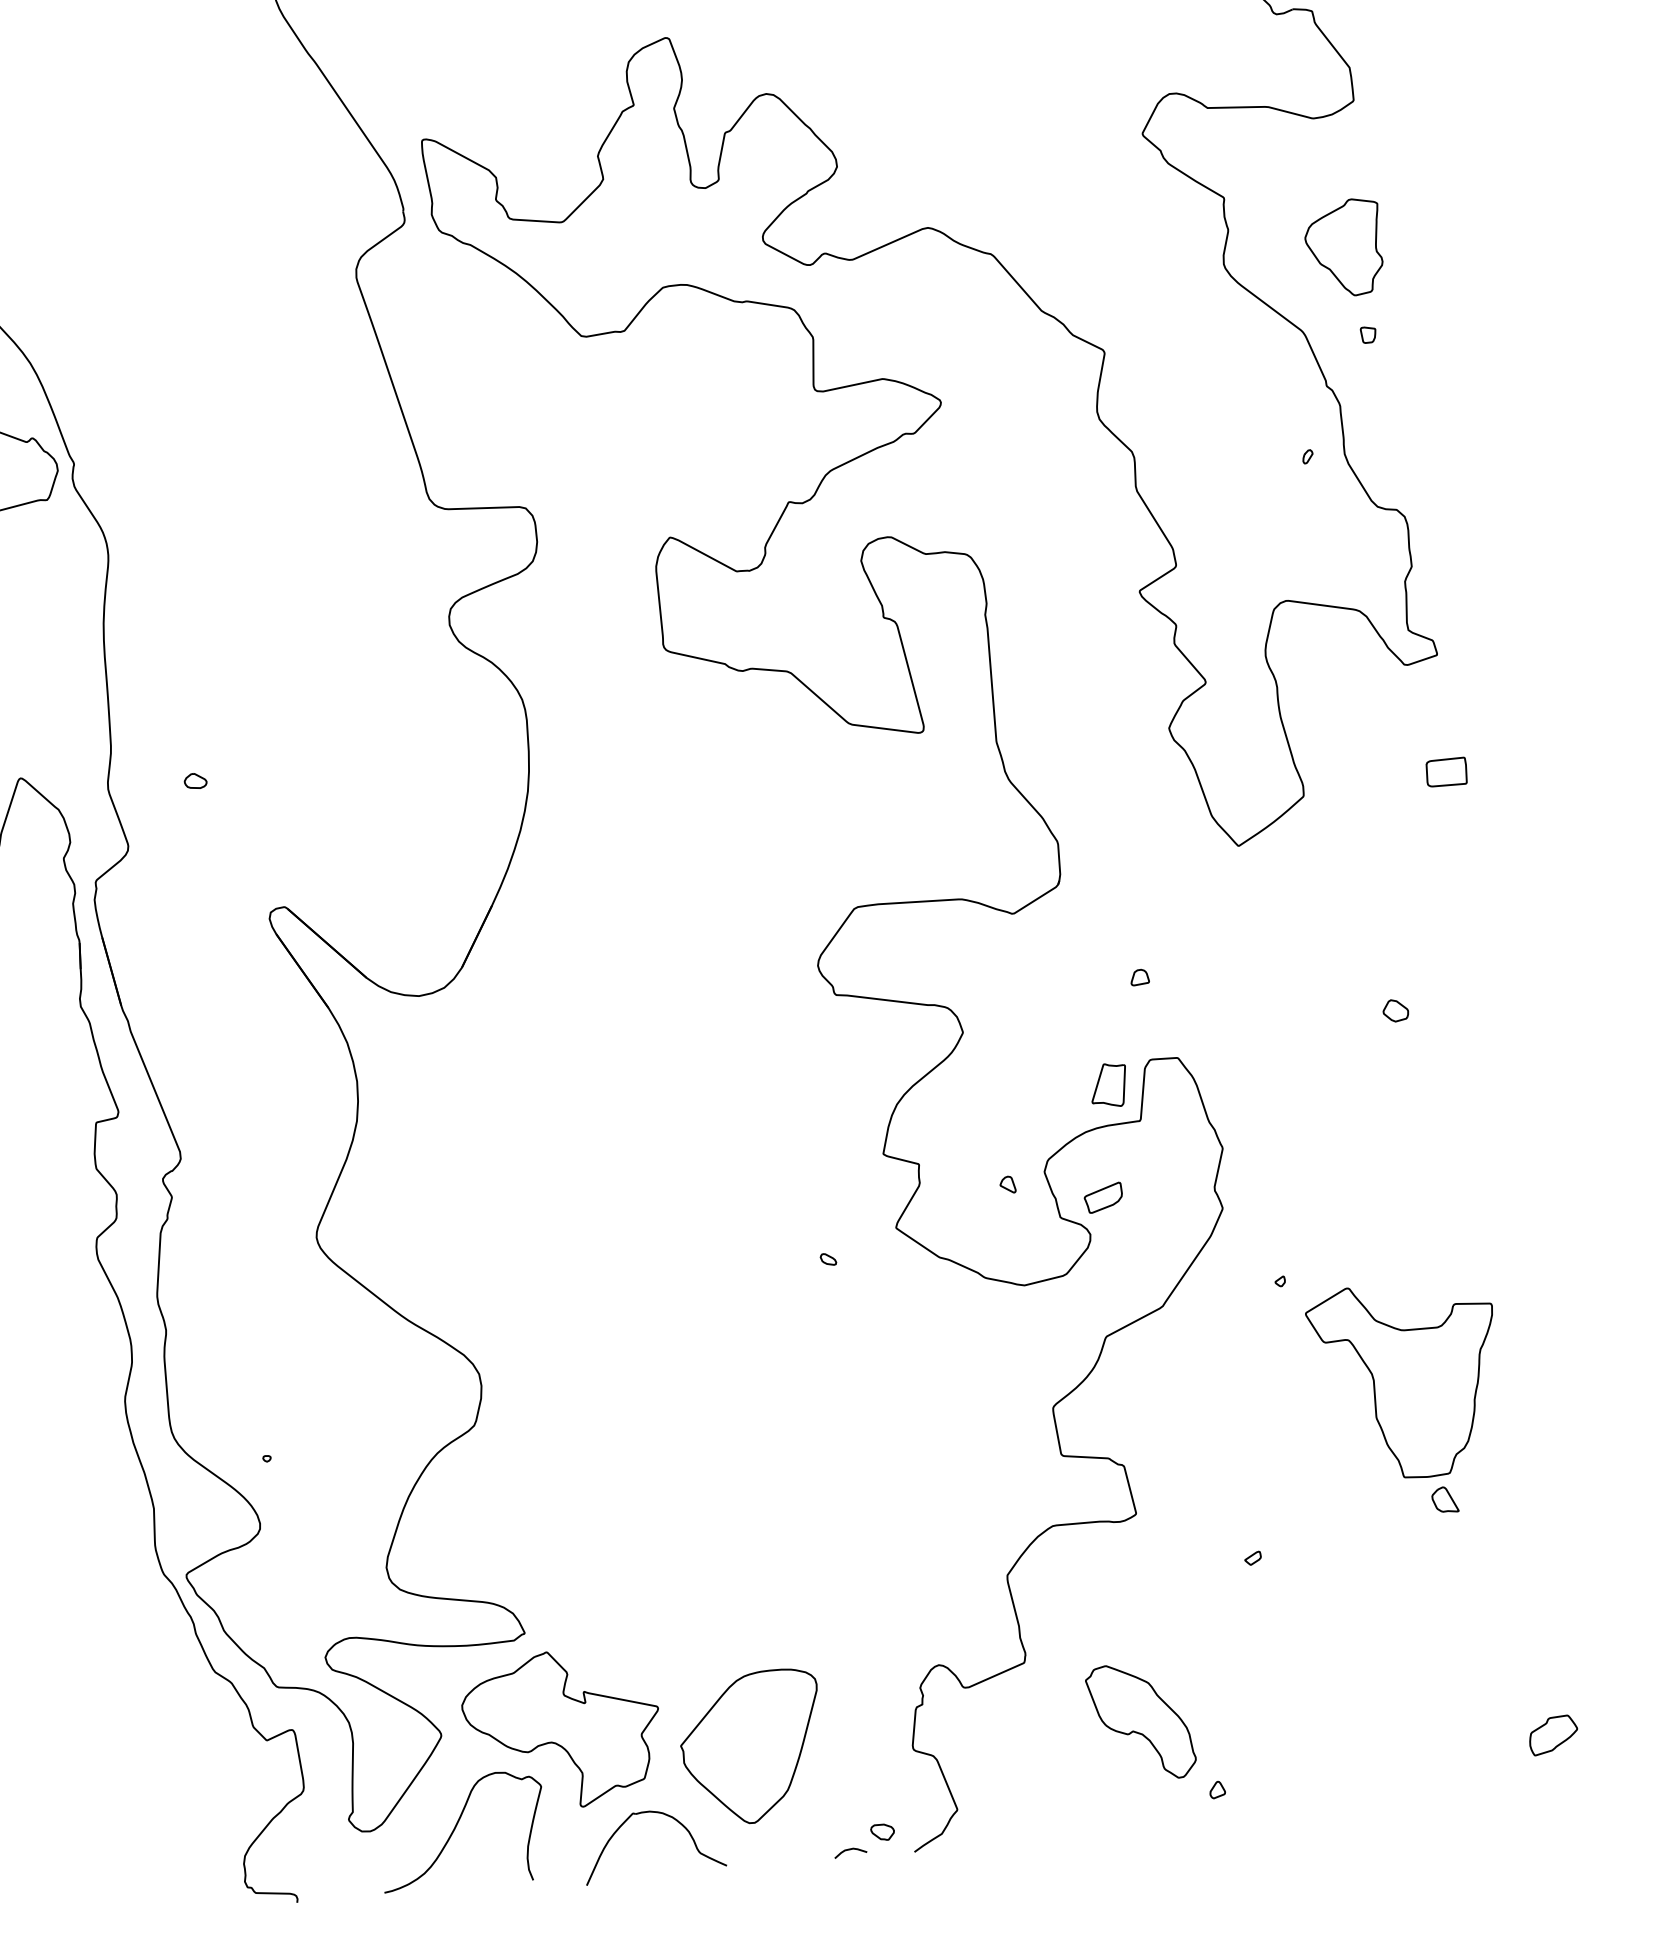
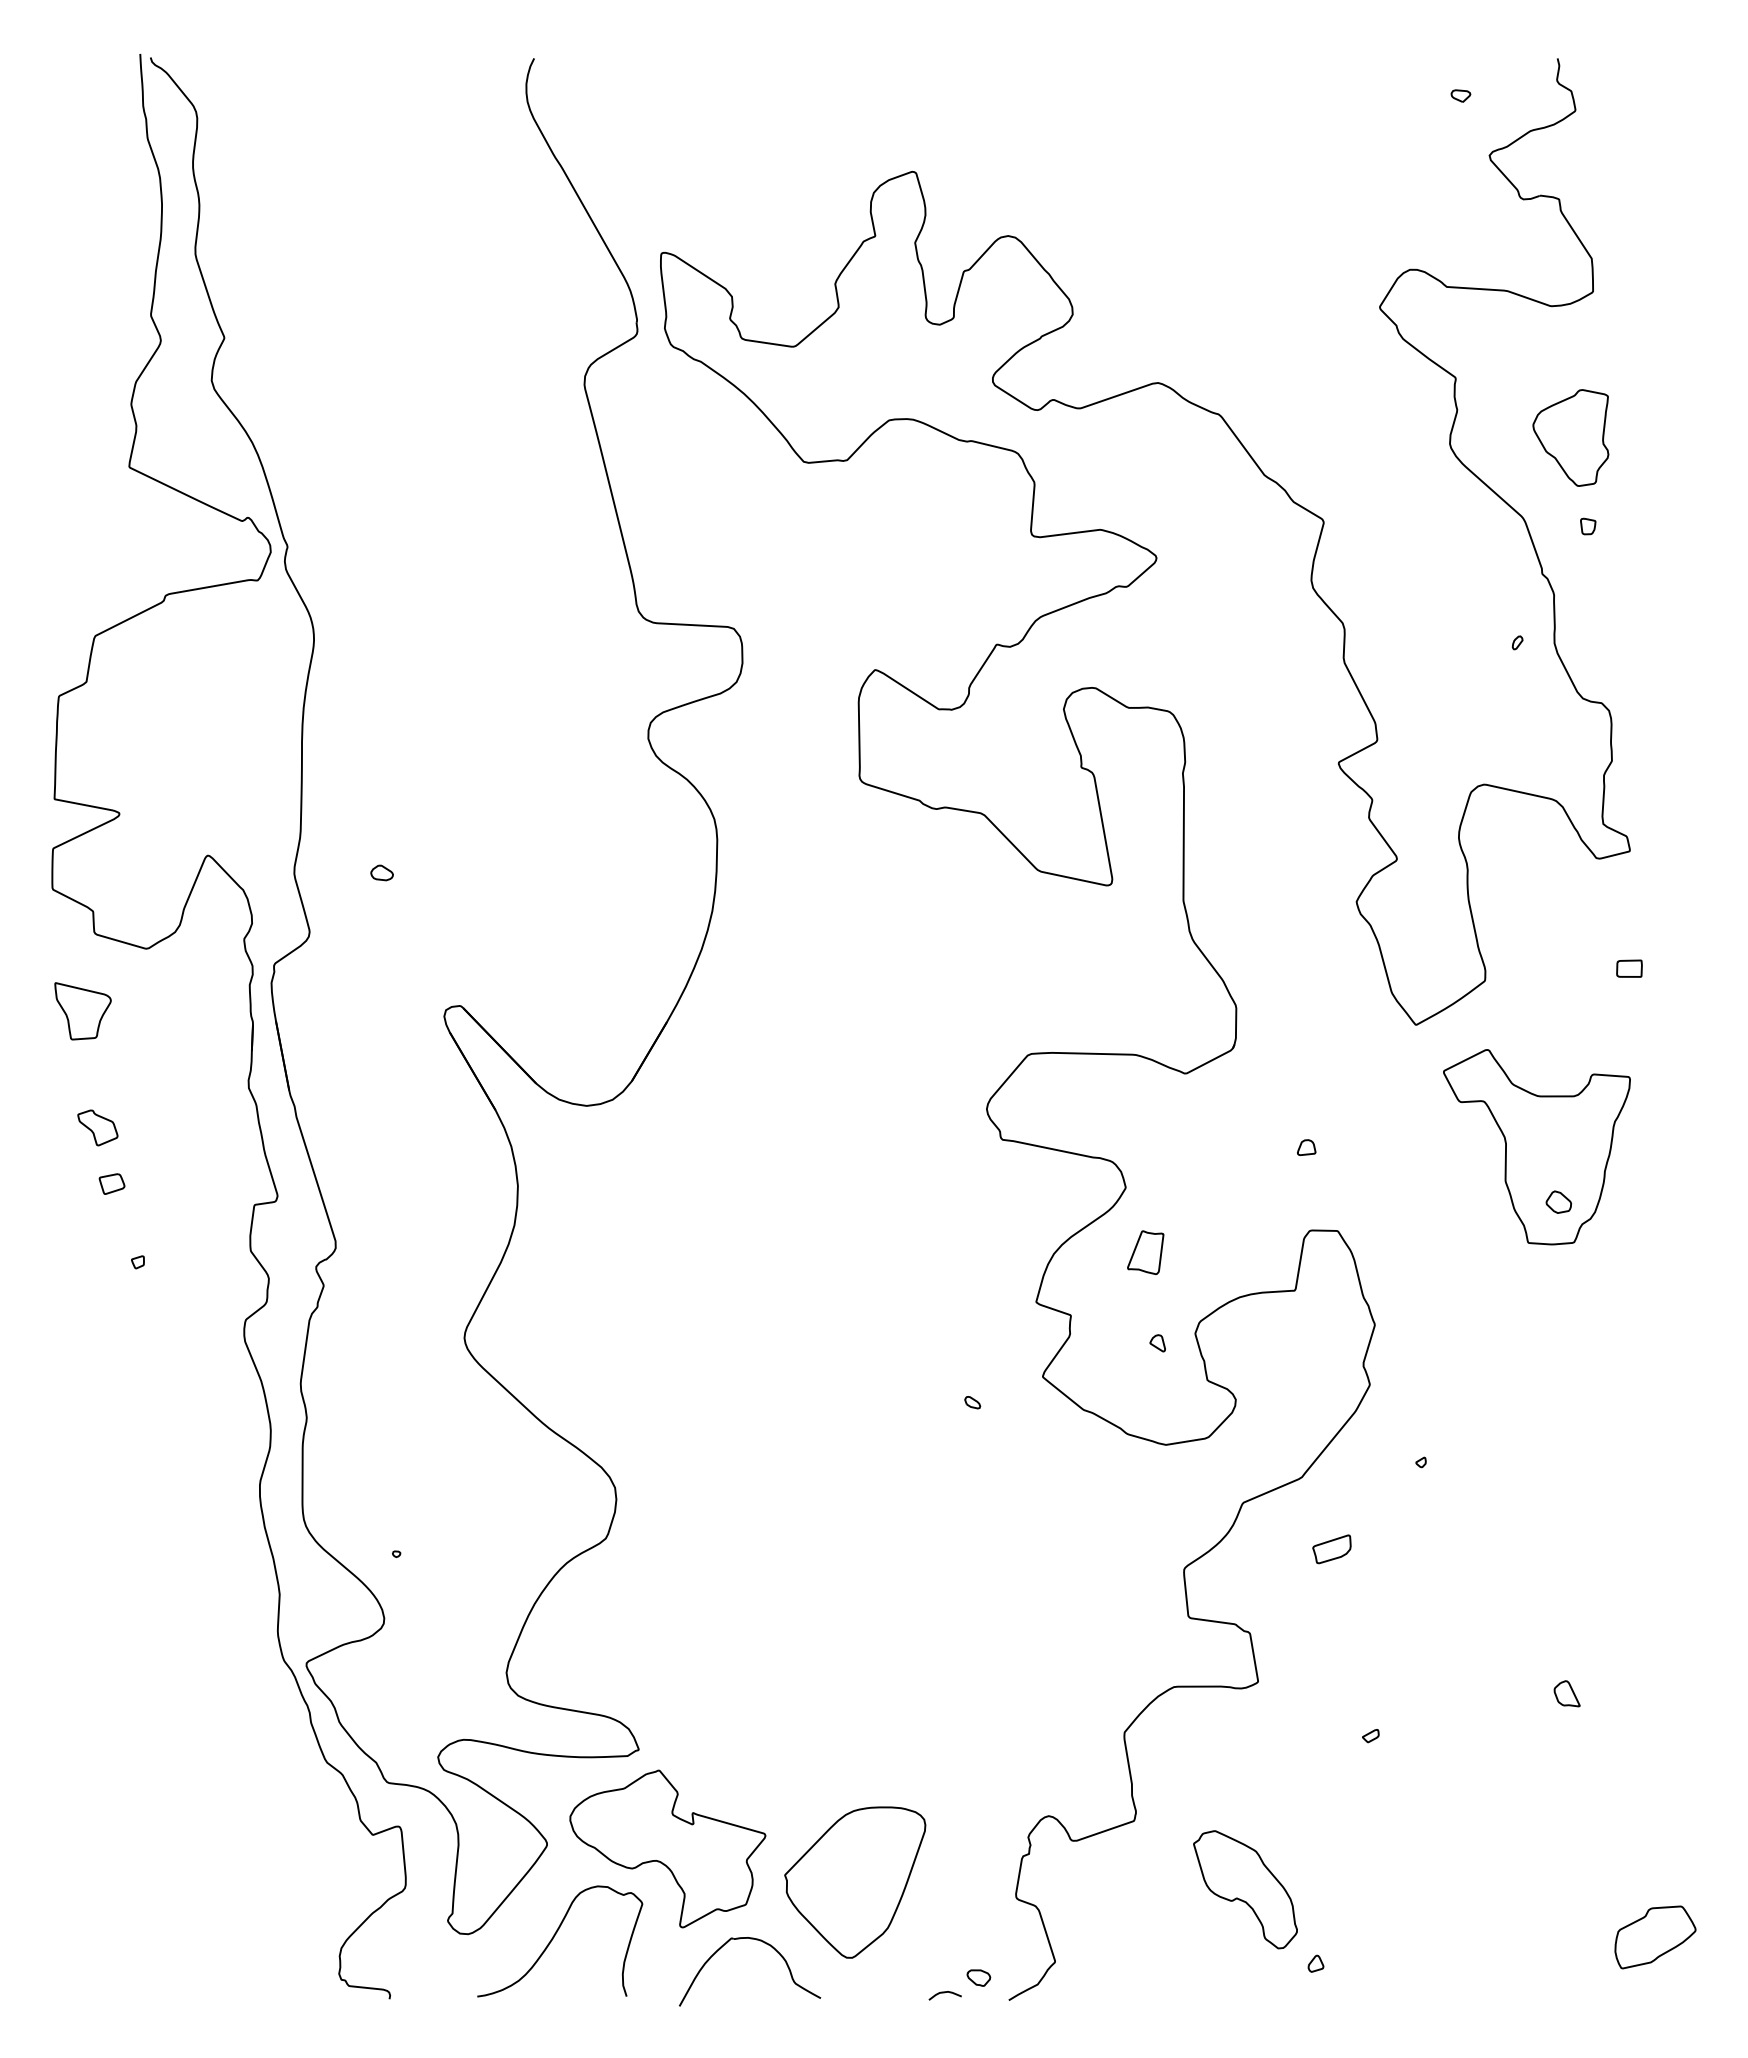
part: (1446, 771) -> (1629, 968), size x0.62
part: (1108, 1085) -> (1145, 1252), moved
part: (1103, 1198) -> (1331, 1549), moved
part: (1404, 1381) -> (1536, 1147), moved
part: (1553, 1735) -> (1655, 1937), size x1.67

